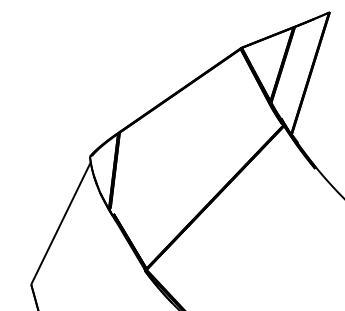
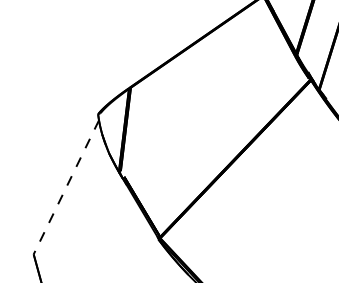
line: (60, 223) -> (65, 187), solid -> dashed

